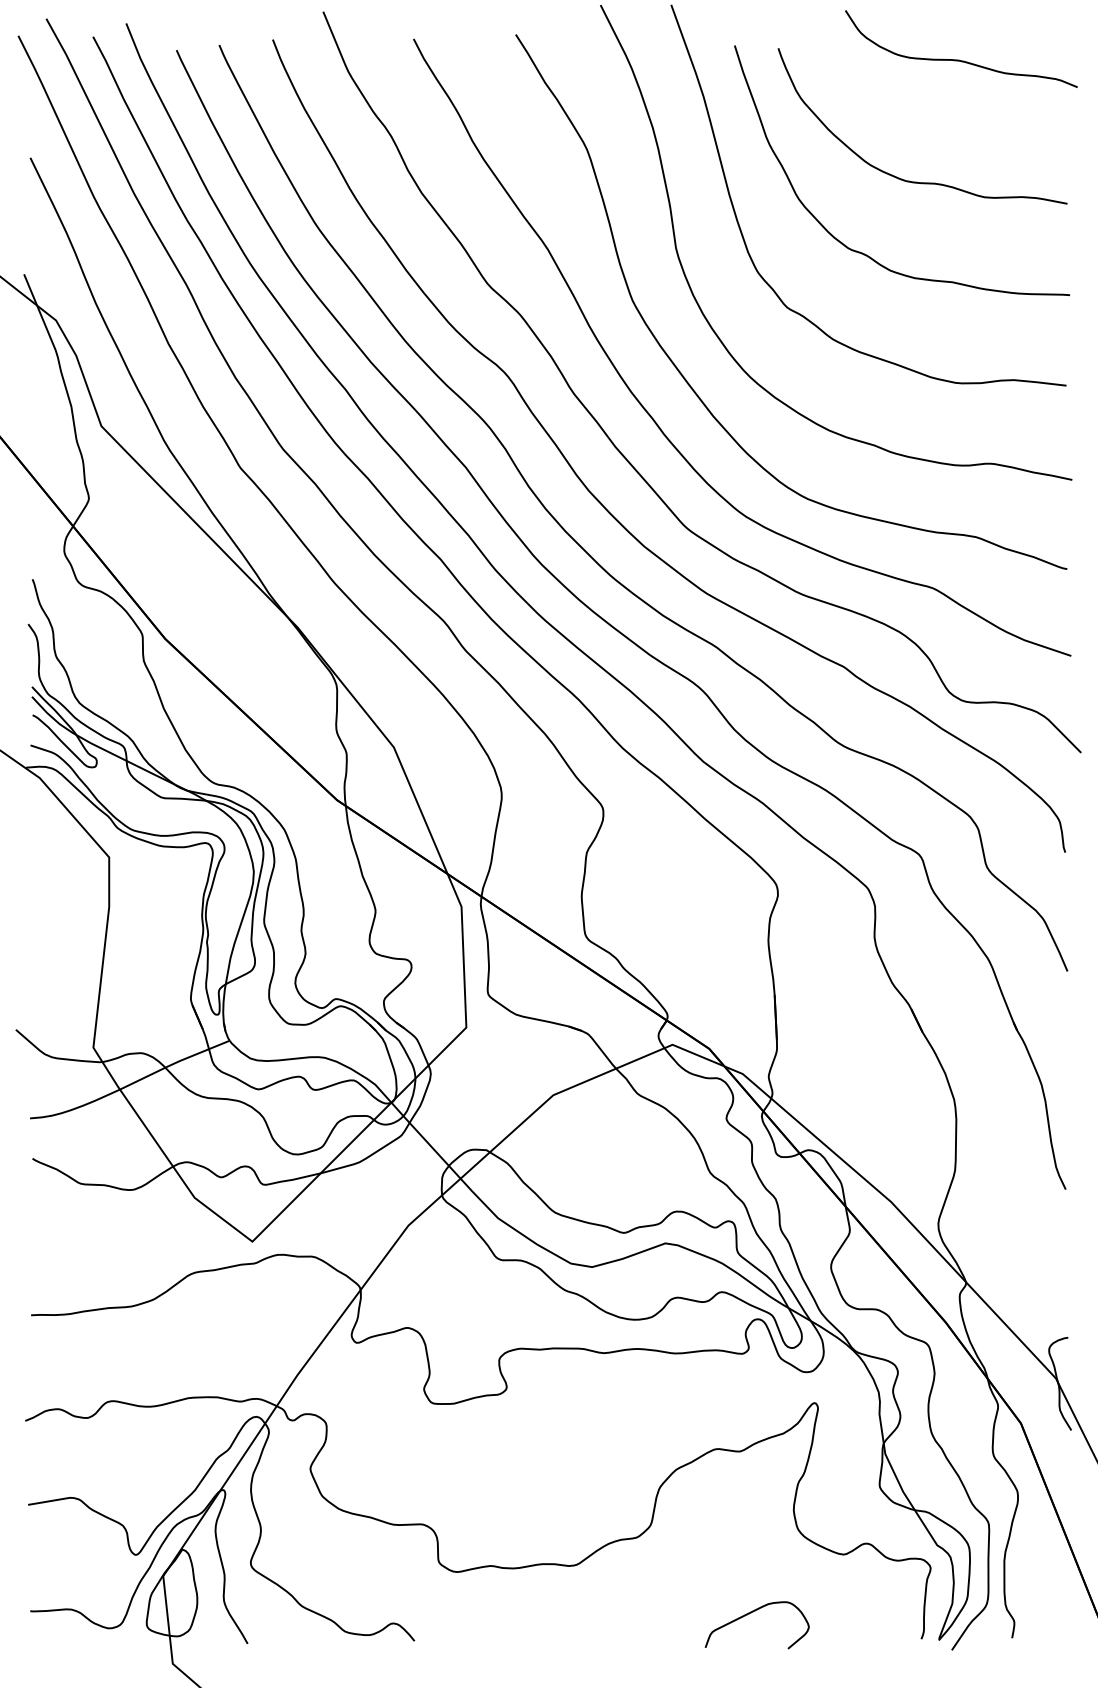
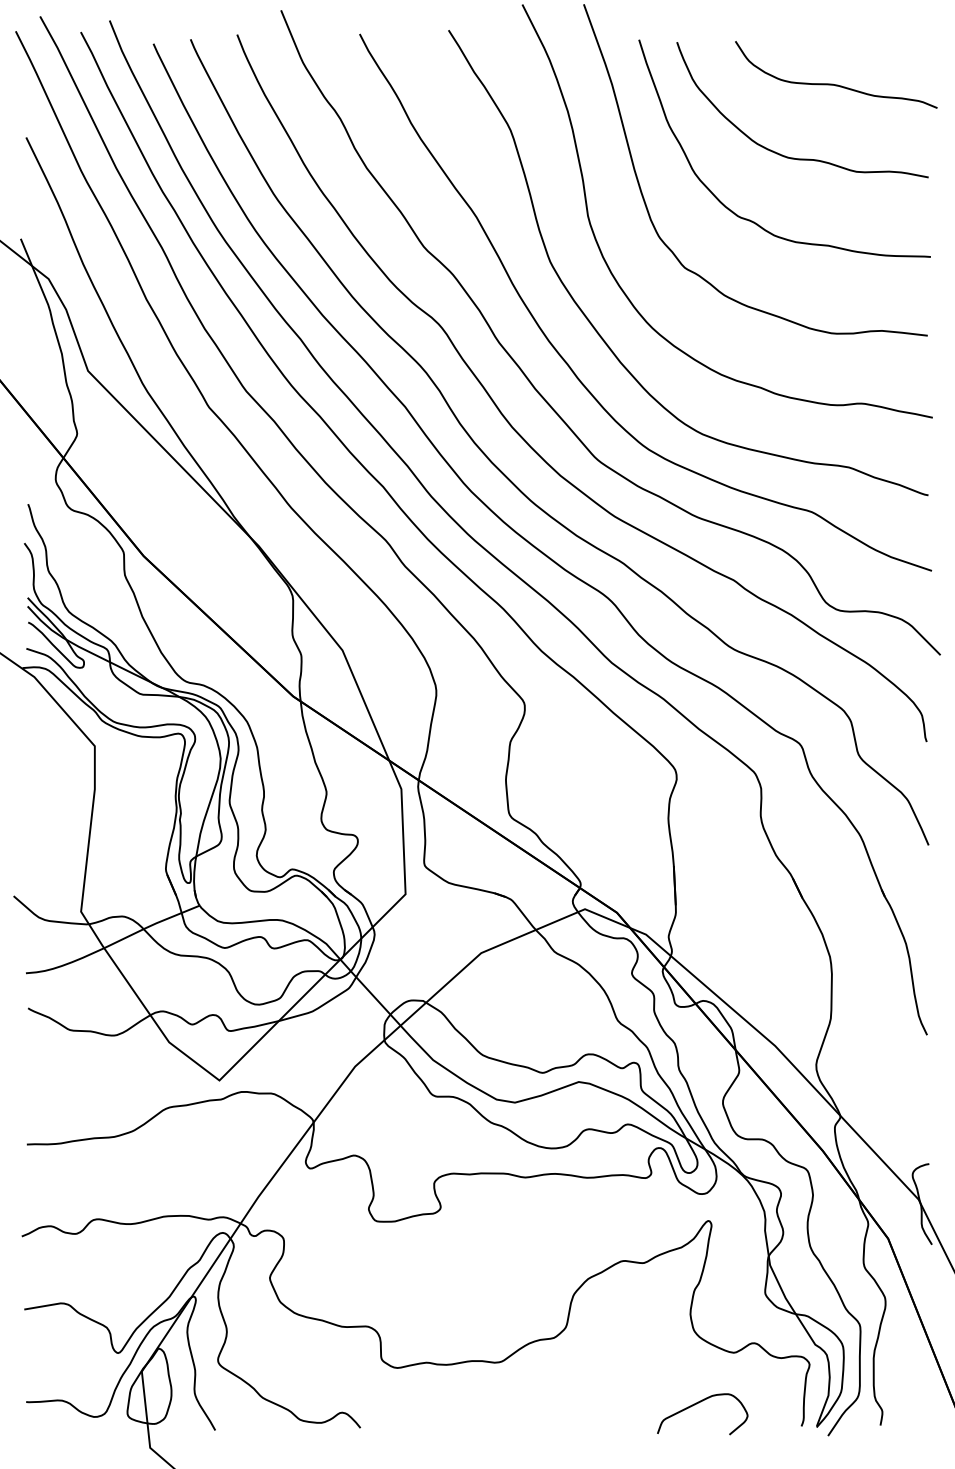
curve: (958, 59) -> (833, 83), moved
curve: (750, 1614) -> (696, 1404), moved

